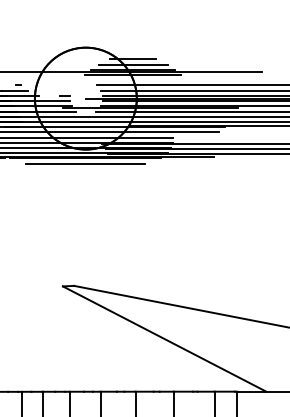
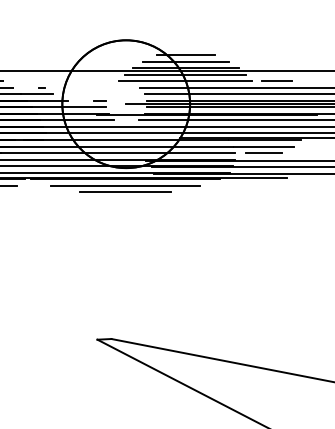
line: (133, 80) -> (185, 81), added
line: (206, 80) -> (277, 81), added
line: (195, 137) -> (263, 152), added
line: (84, 168) -> (124, 191), added

